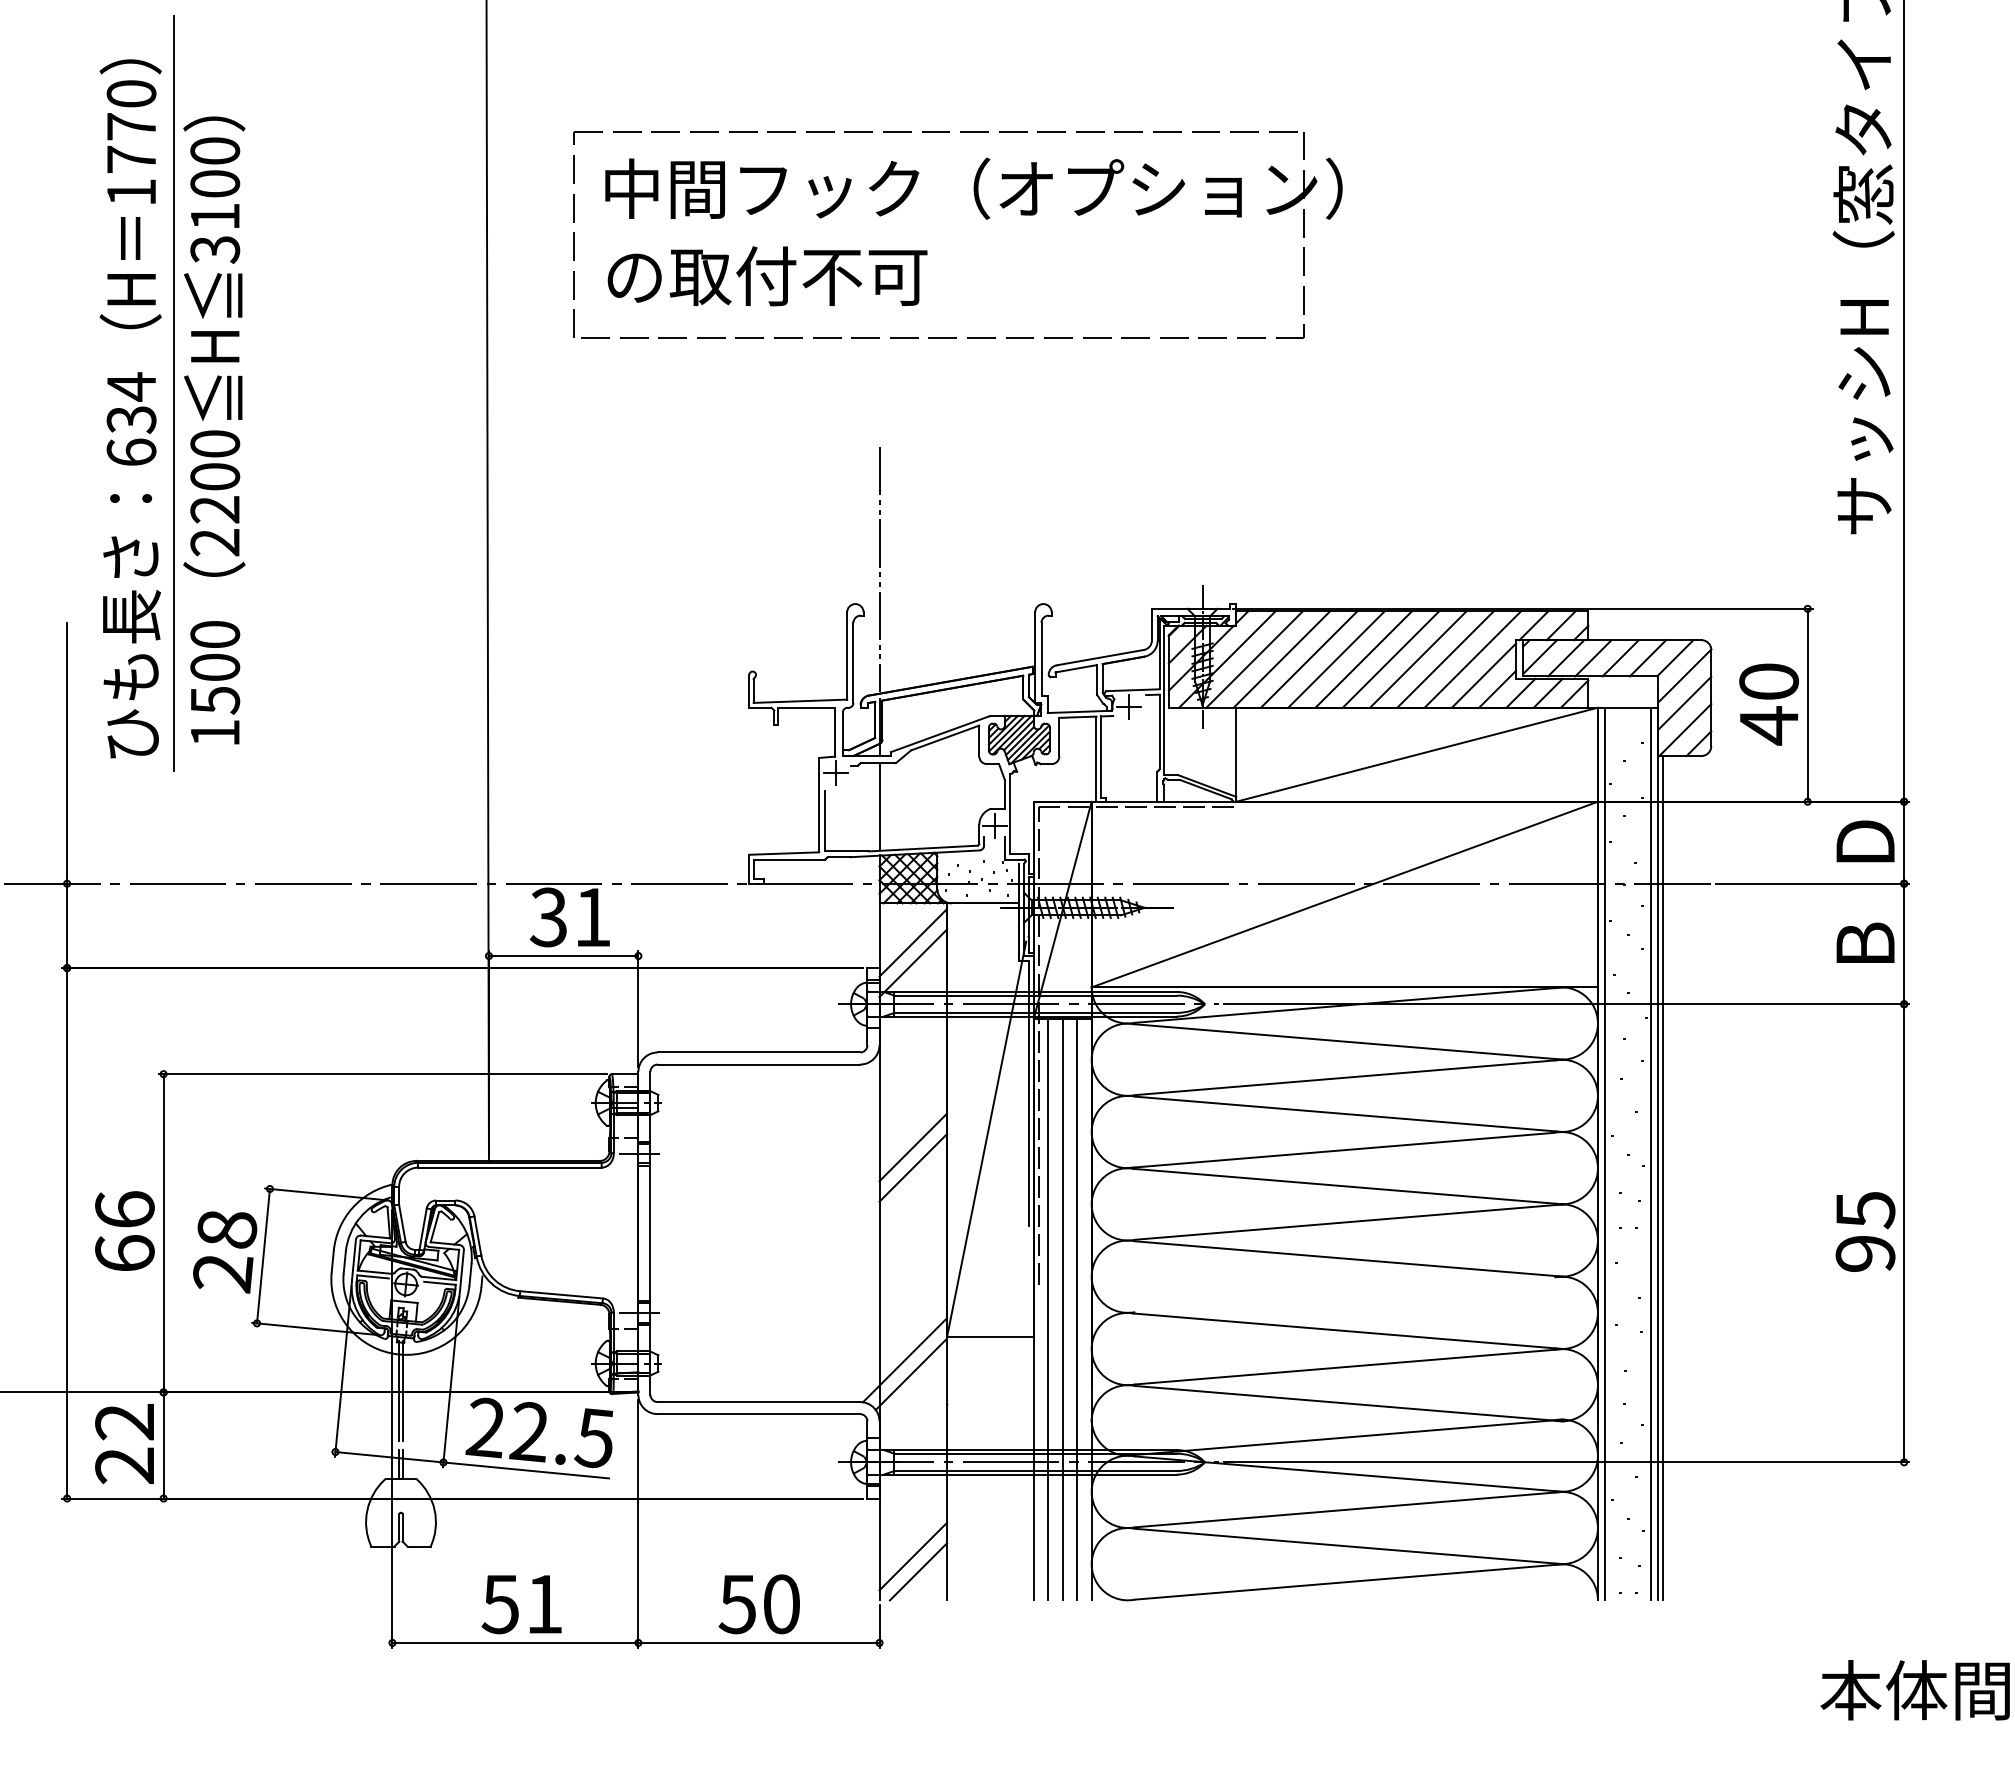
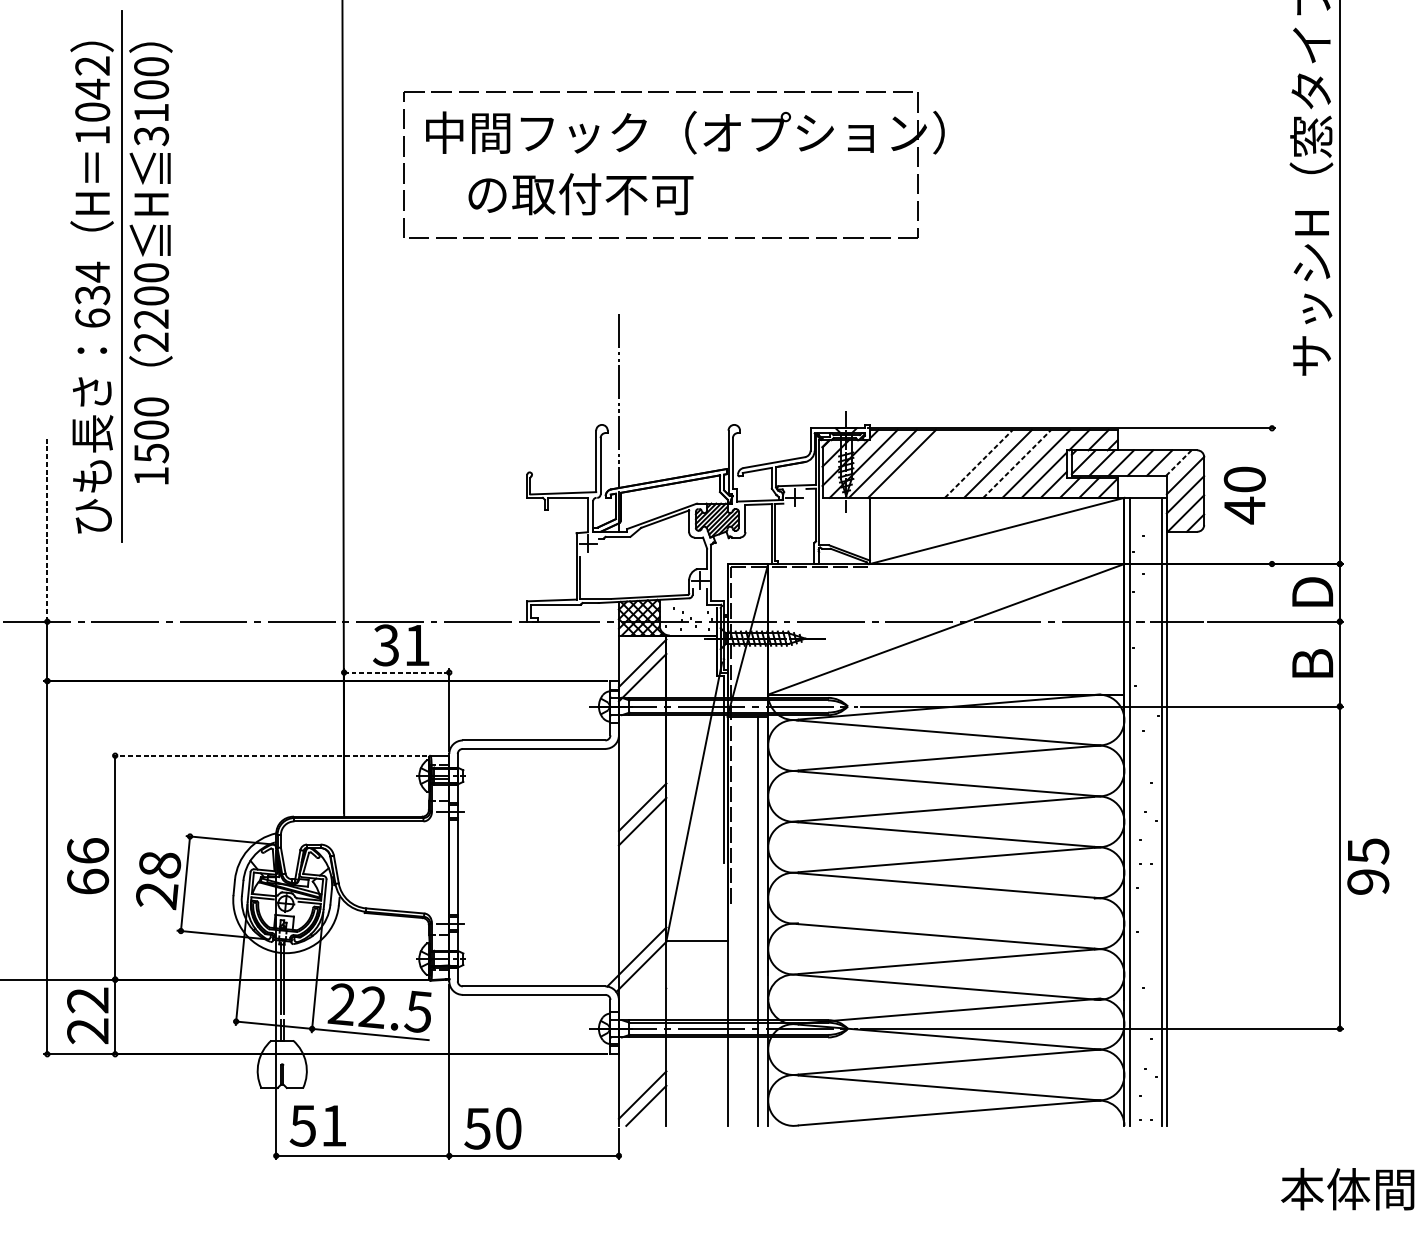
text: (131, 126) -> (92, 88), 1770 -> 1042
text: (767, 276) -> (580, 194), moved
text: (214, 430) -> (151, 263), moved
line: (1675, 658) -> (1179, 463), solid -> dashed
line: (1309, 659) -> (921, 463), removed
line: (1336, 659) -> (940, 463), removed
line: (1363, 659) -> (959, 463), removed
line: (1391, 659) -> (979, 463), solid -> dashed
line: (1445, 659) -> (1017, 463), solid -> dashed
line: (1807, 704) -> (1271, 495), removed
line: (67, 752) -> (47, 529), solid -> dashed
line: (879, 806) -> (618, 567), removed
line: (563, 956) -> (396, 672), solid -> dashed
line: (382, 1074) -> (269, 755), solid -> dashed
line: (1663, 1177) -> (1170, 828), removed
text: (1865, 1231) -> (1368, 866), moved
line: (1048, 1309) -> (737, 921), removed
line: (1062, 1309) -> (747, 921), removed
text: (521, 1604) -> (317, 1126), moved
text: (758, 1604) -> (492, 1128), moved

